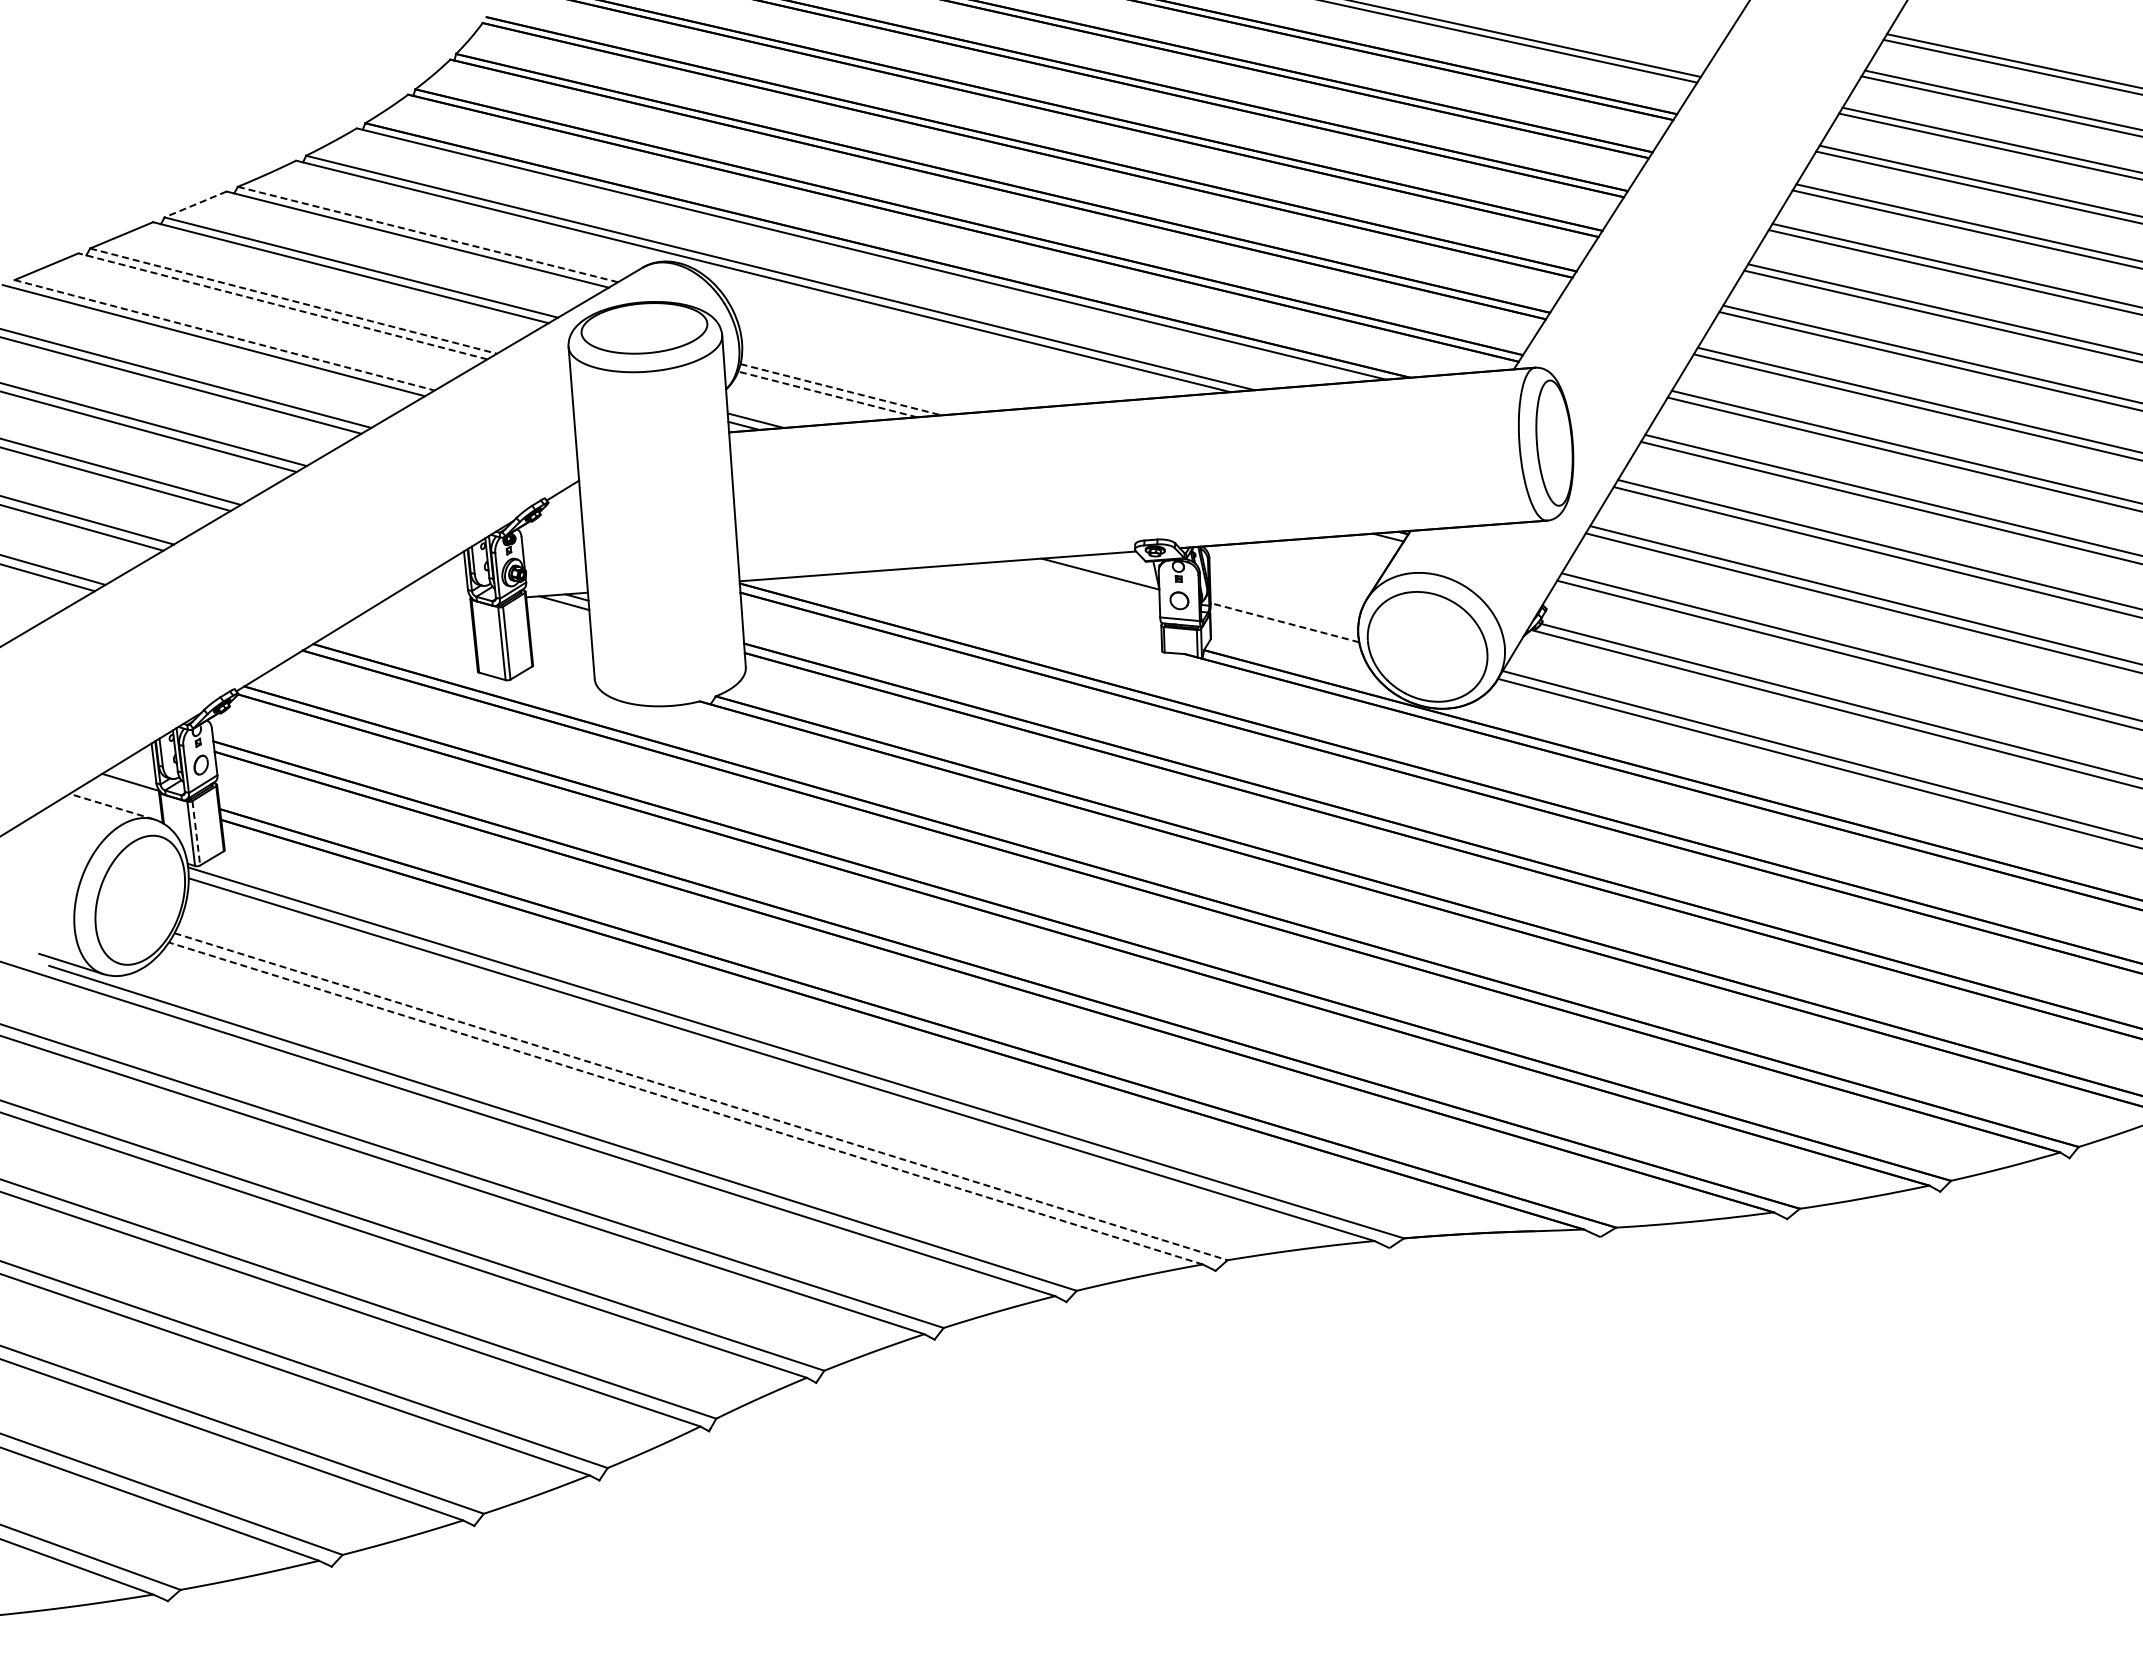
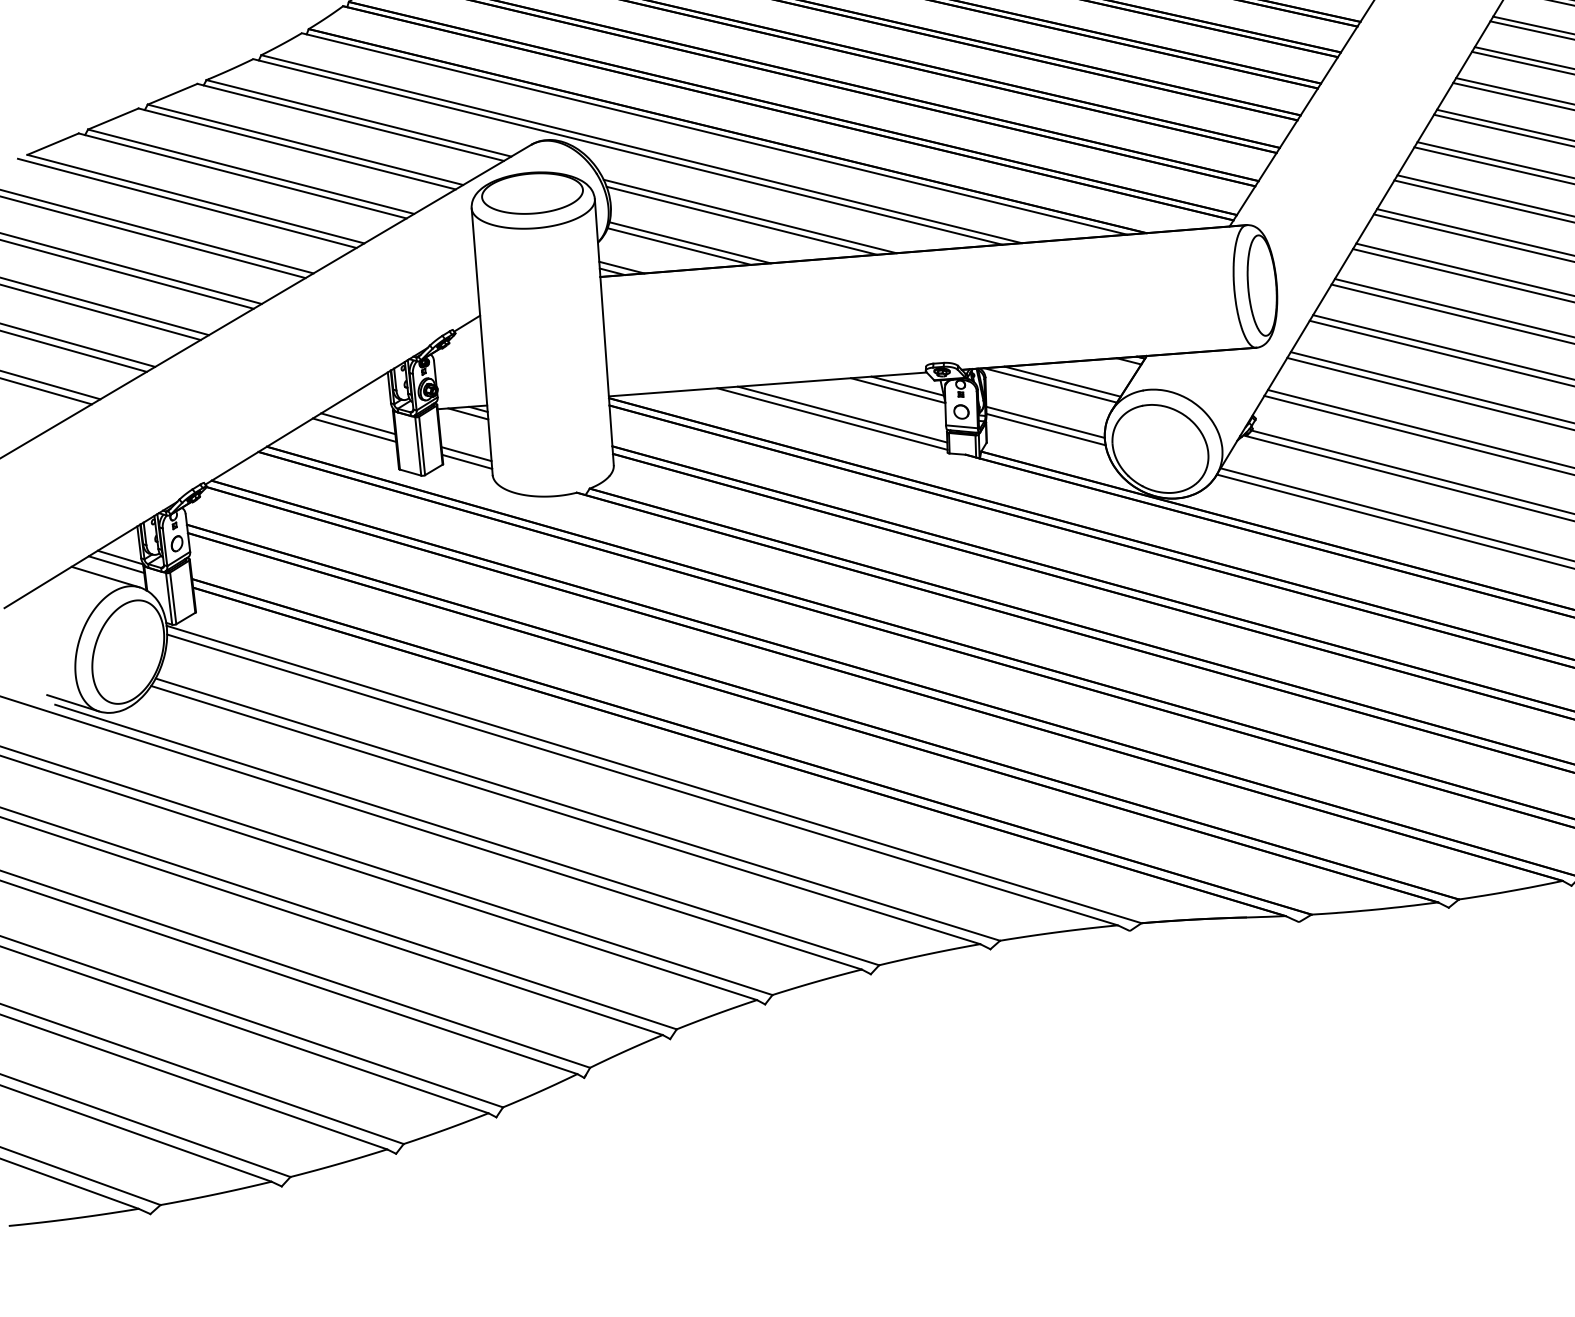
line: (195, 204) -> (172, 94), dashed -> solid
line: (427, 234) -> (358, 118), dashed -> solid
line: (294, 301) -> (251, 172), dashed -> solid
line: (282, 306) -> (242, 176), dashed -> solid
line: (225, 335) -> (196, 199), dashed -> solid
line: (915, 356) -> (749, 216), added
line: (905, 361) -> (741, 220), added
line: (841, 389) -> (690, 242), dashed -> solid
line: (827, 394) -> (679, 246), dashed -> solid
line: (1305, 562) -> (1062, 381), added
line: (1290, 567) -> (1050, 385), added
line: (1112, 568) -> (907, 386), added
line: (1030, 603) -> (842, 414), added
line: (1018, 609) -> (832, 418), added
line: (1284, 613) -> (1045, 422), added
line: (426, 615) -> (357, 423), added
line: (1284, 622) -> (1045, 429), dashed -> solid
line: (422, 623) -> (354, 430), added
line: (561, 653) -> (466, 454), added
line: (562, 662) -> (466, 461), added
line: (125, 790) -> (116, 564), added
line: (111, 806) -> (105, 576), dashed -> solid
line: (196, 833) -> (173, 598), dashed -> solid
line: (701, 1096) -> (578, 809), dashed -> solid
line: (685, 1103) -> (565, 815), dashed -> solid

